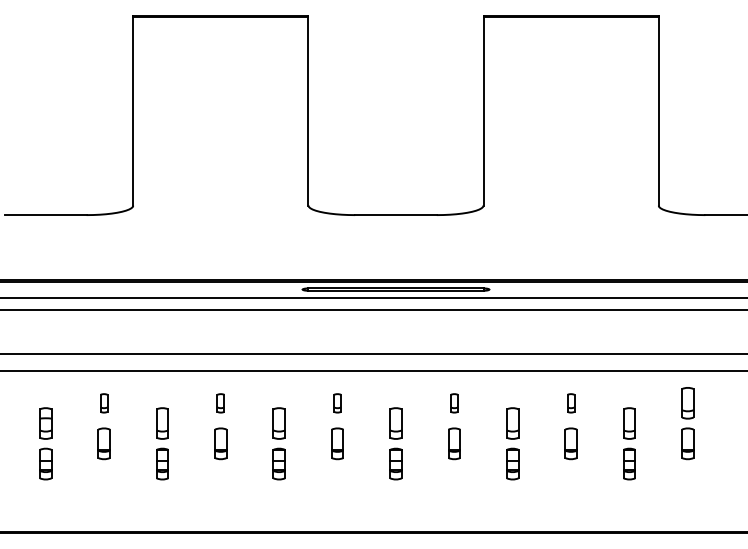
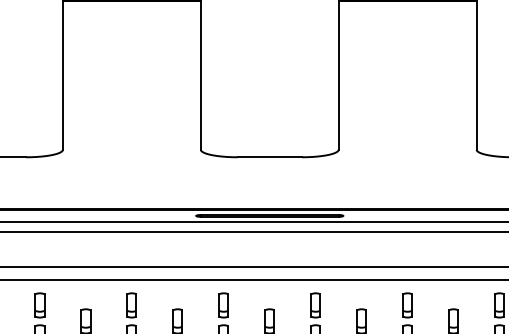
part: (103, 403) -> (39, 305), size x1.67
part: (220, 403) -> (131, 305), size x1.67
part: (337, 403) -> (223, 305), size x1.67
part: (454, 403) -> (315, 305), size x1.67
part: (570, 403) -> (407, 305), size x1.67

